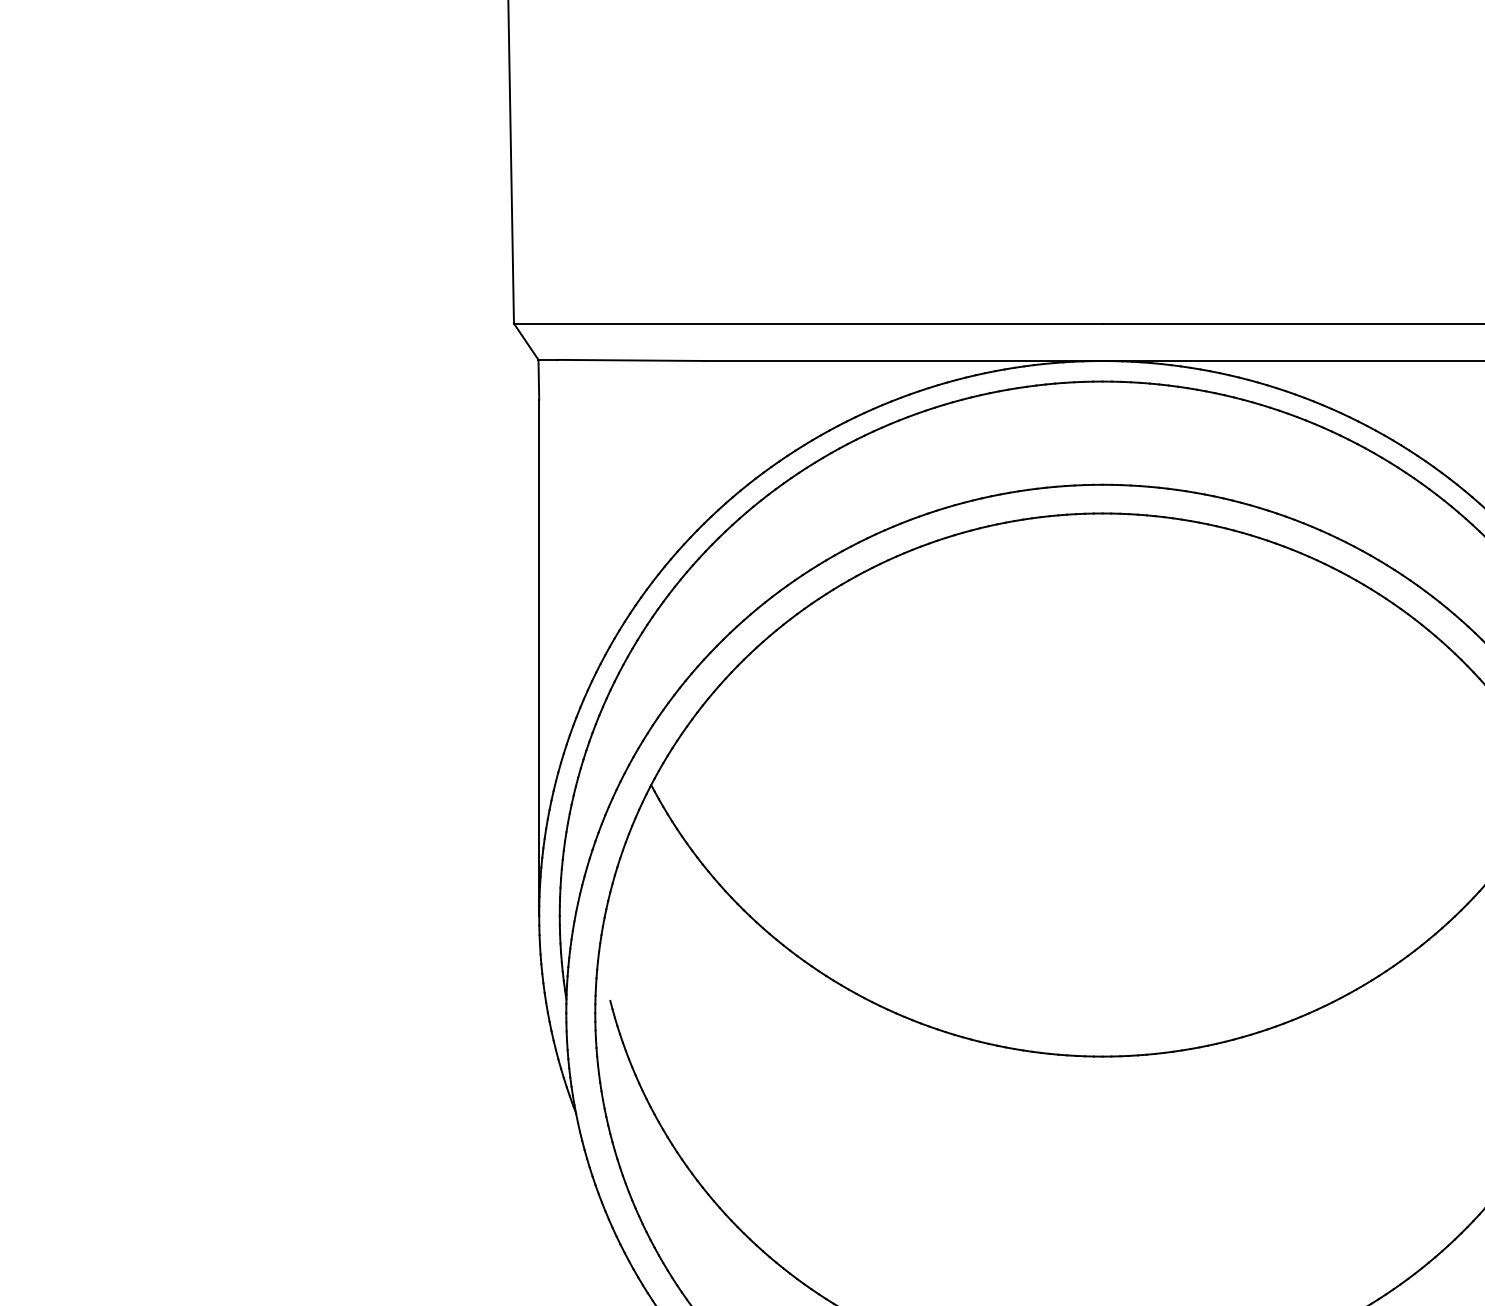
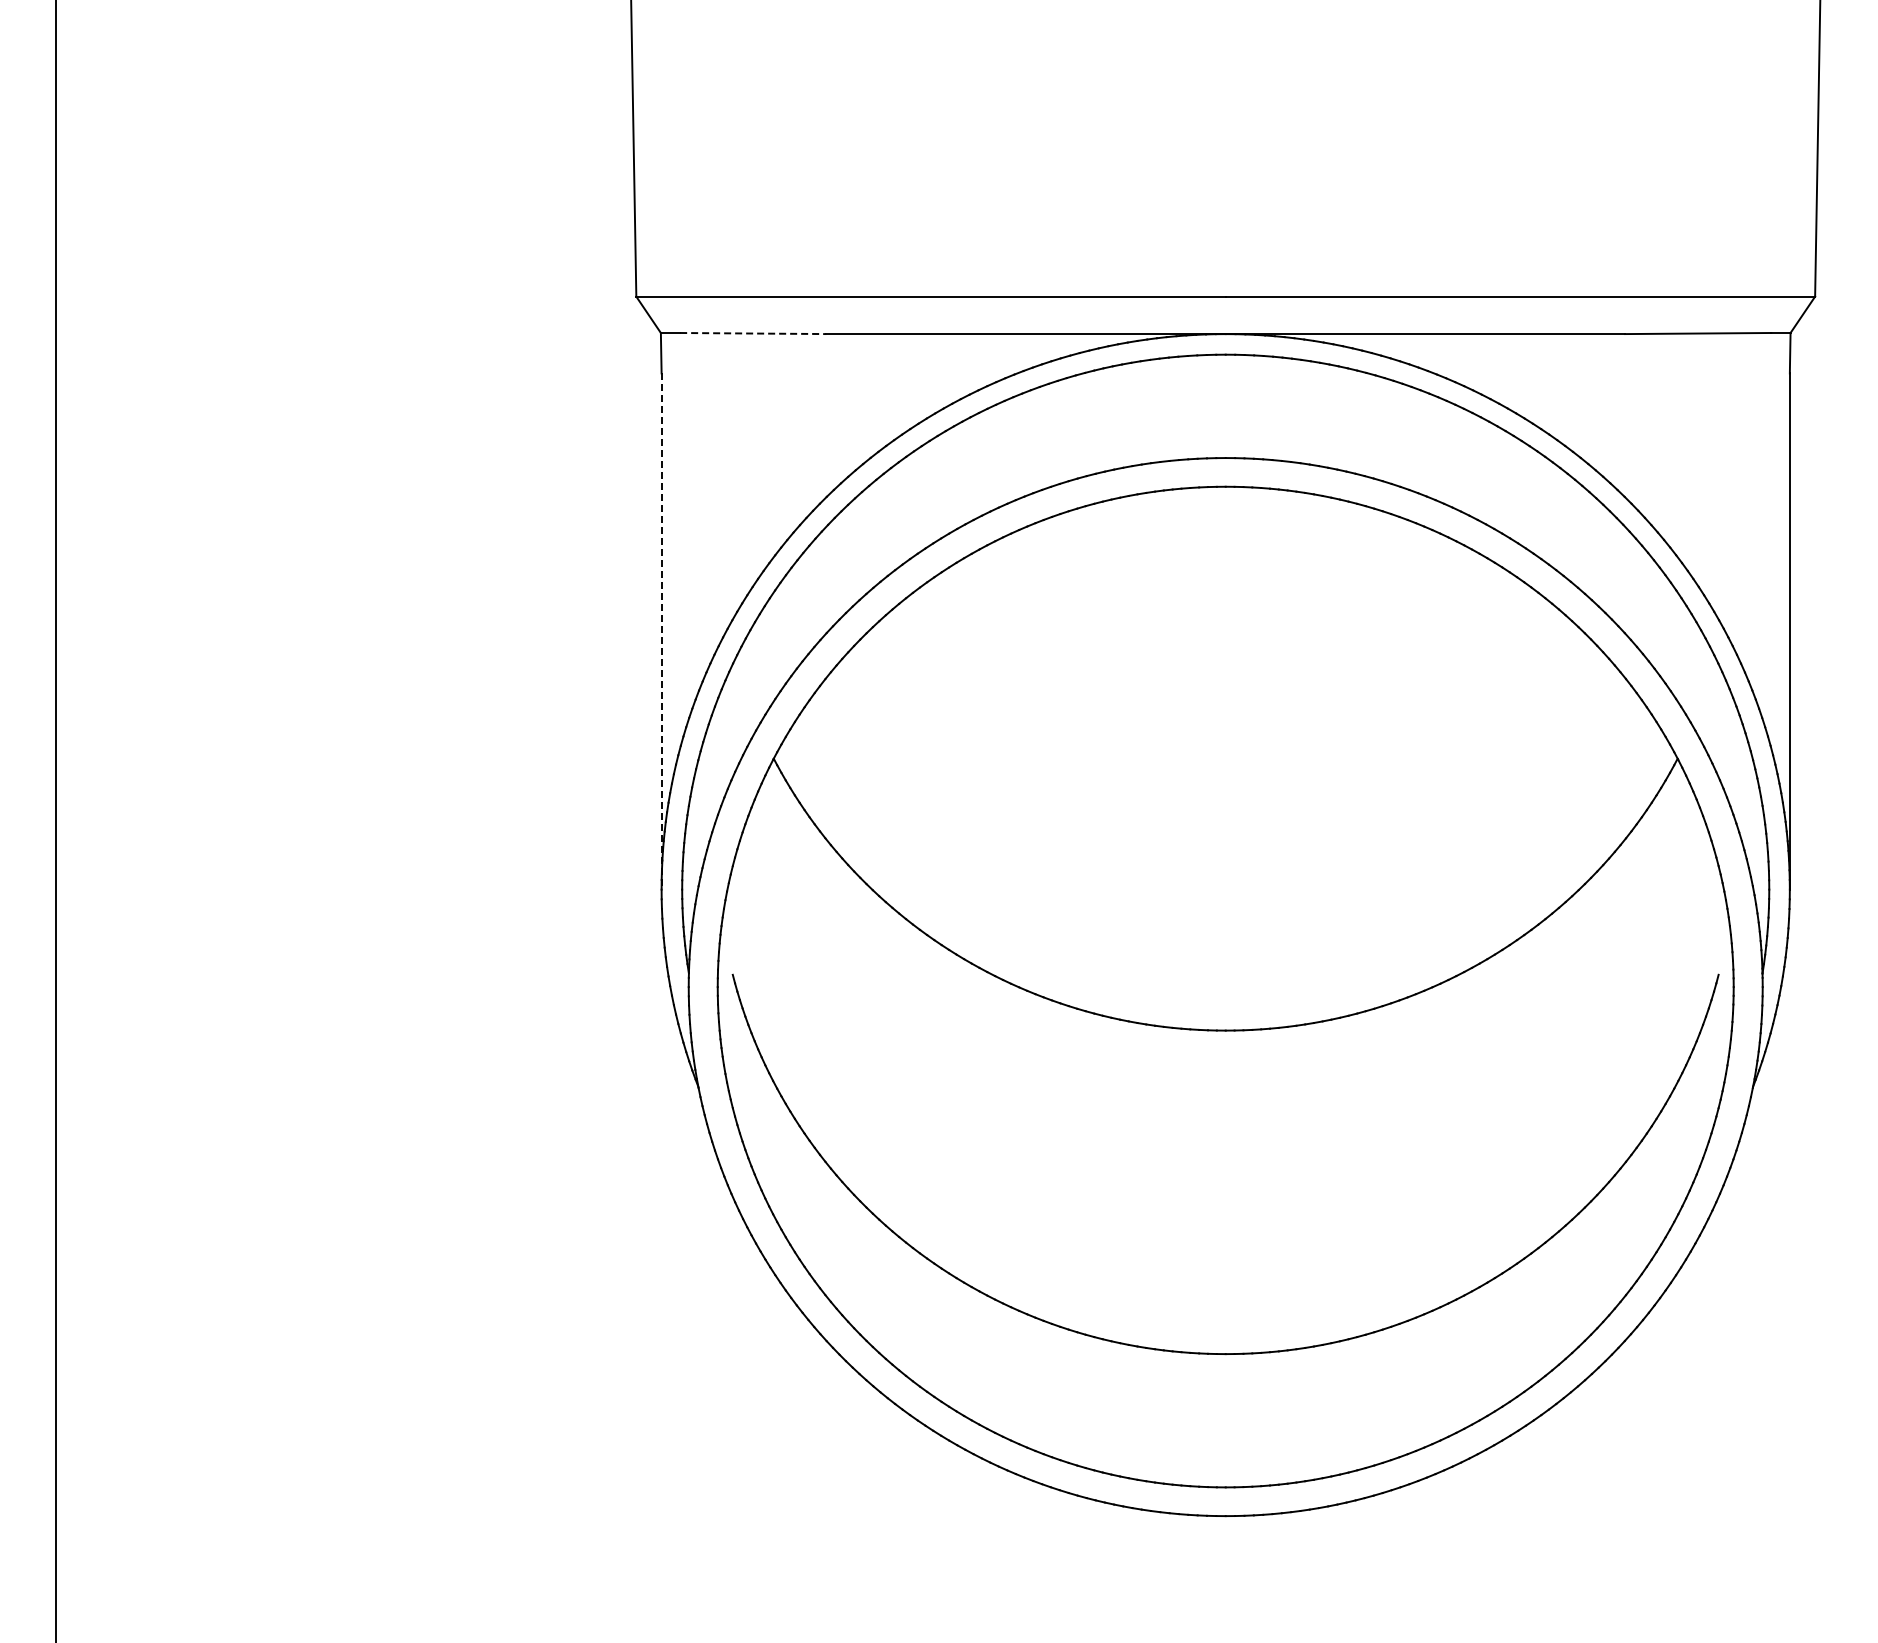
line: (630, 360) -> (753, 333), solid -> dashed
line: (539, 659) -> (661, 632), solid -> dashed

